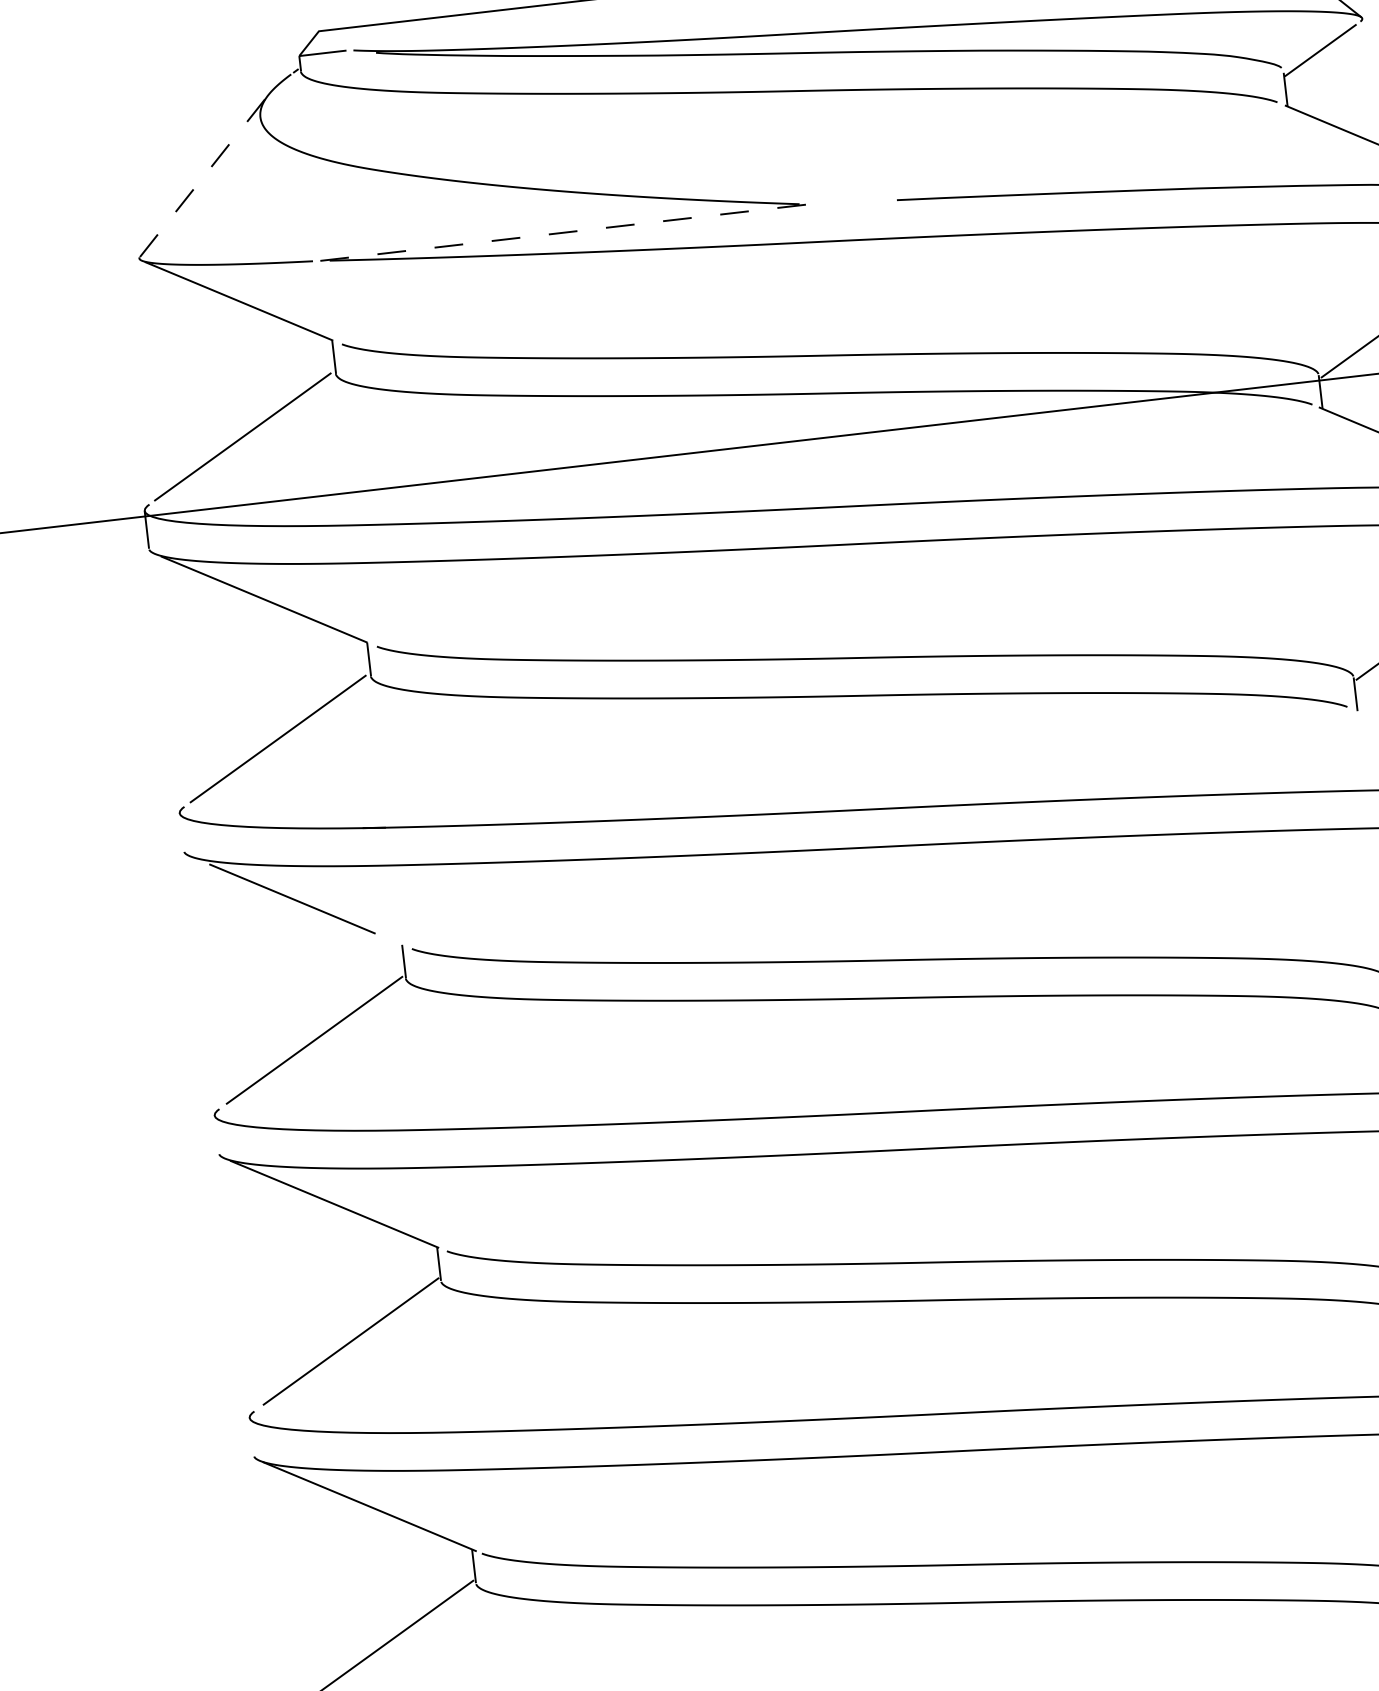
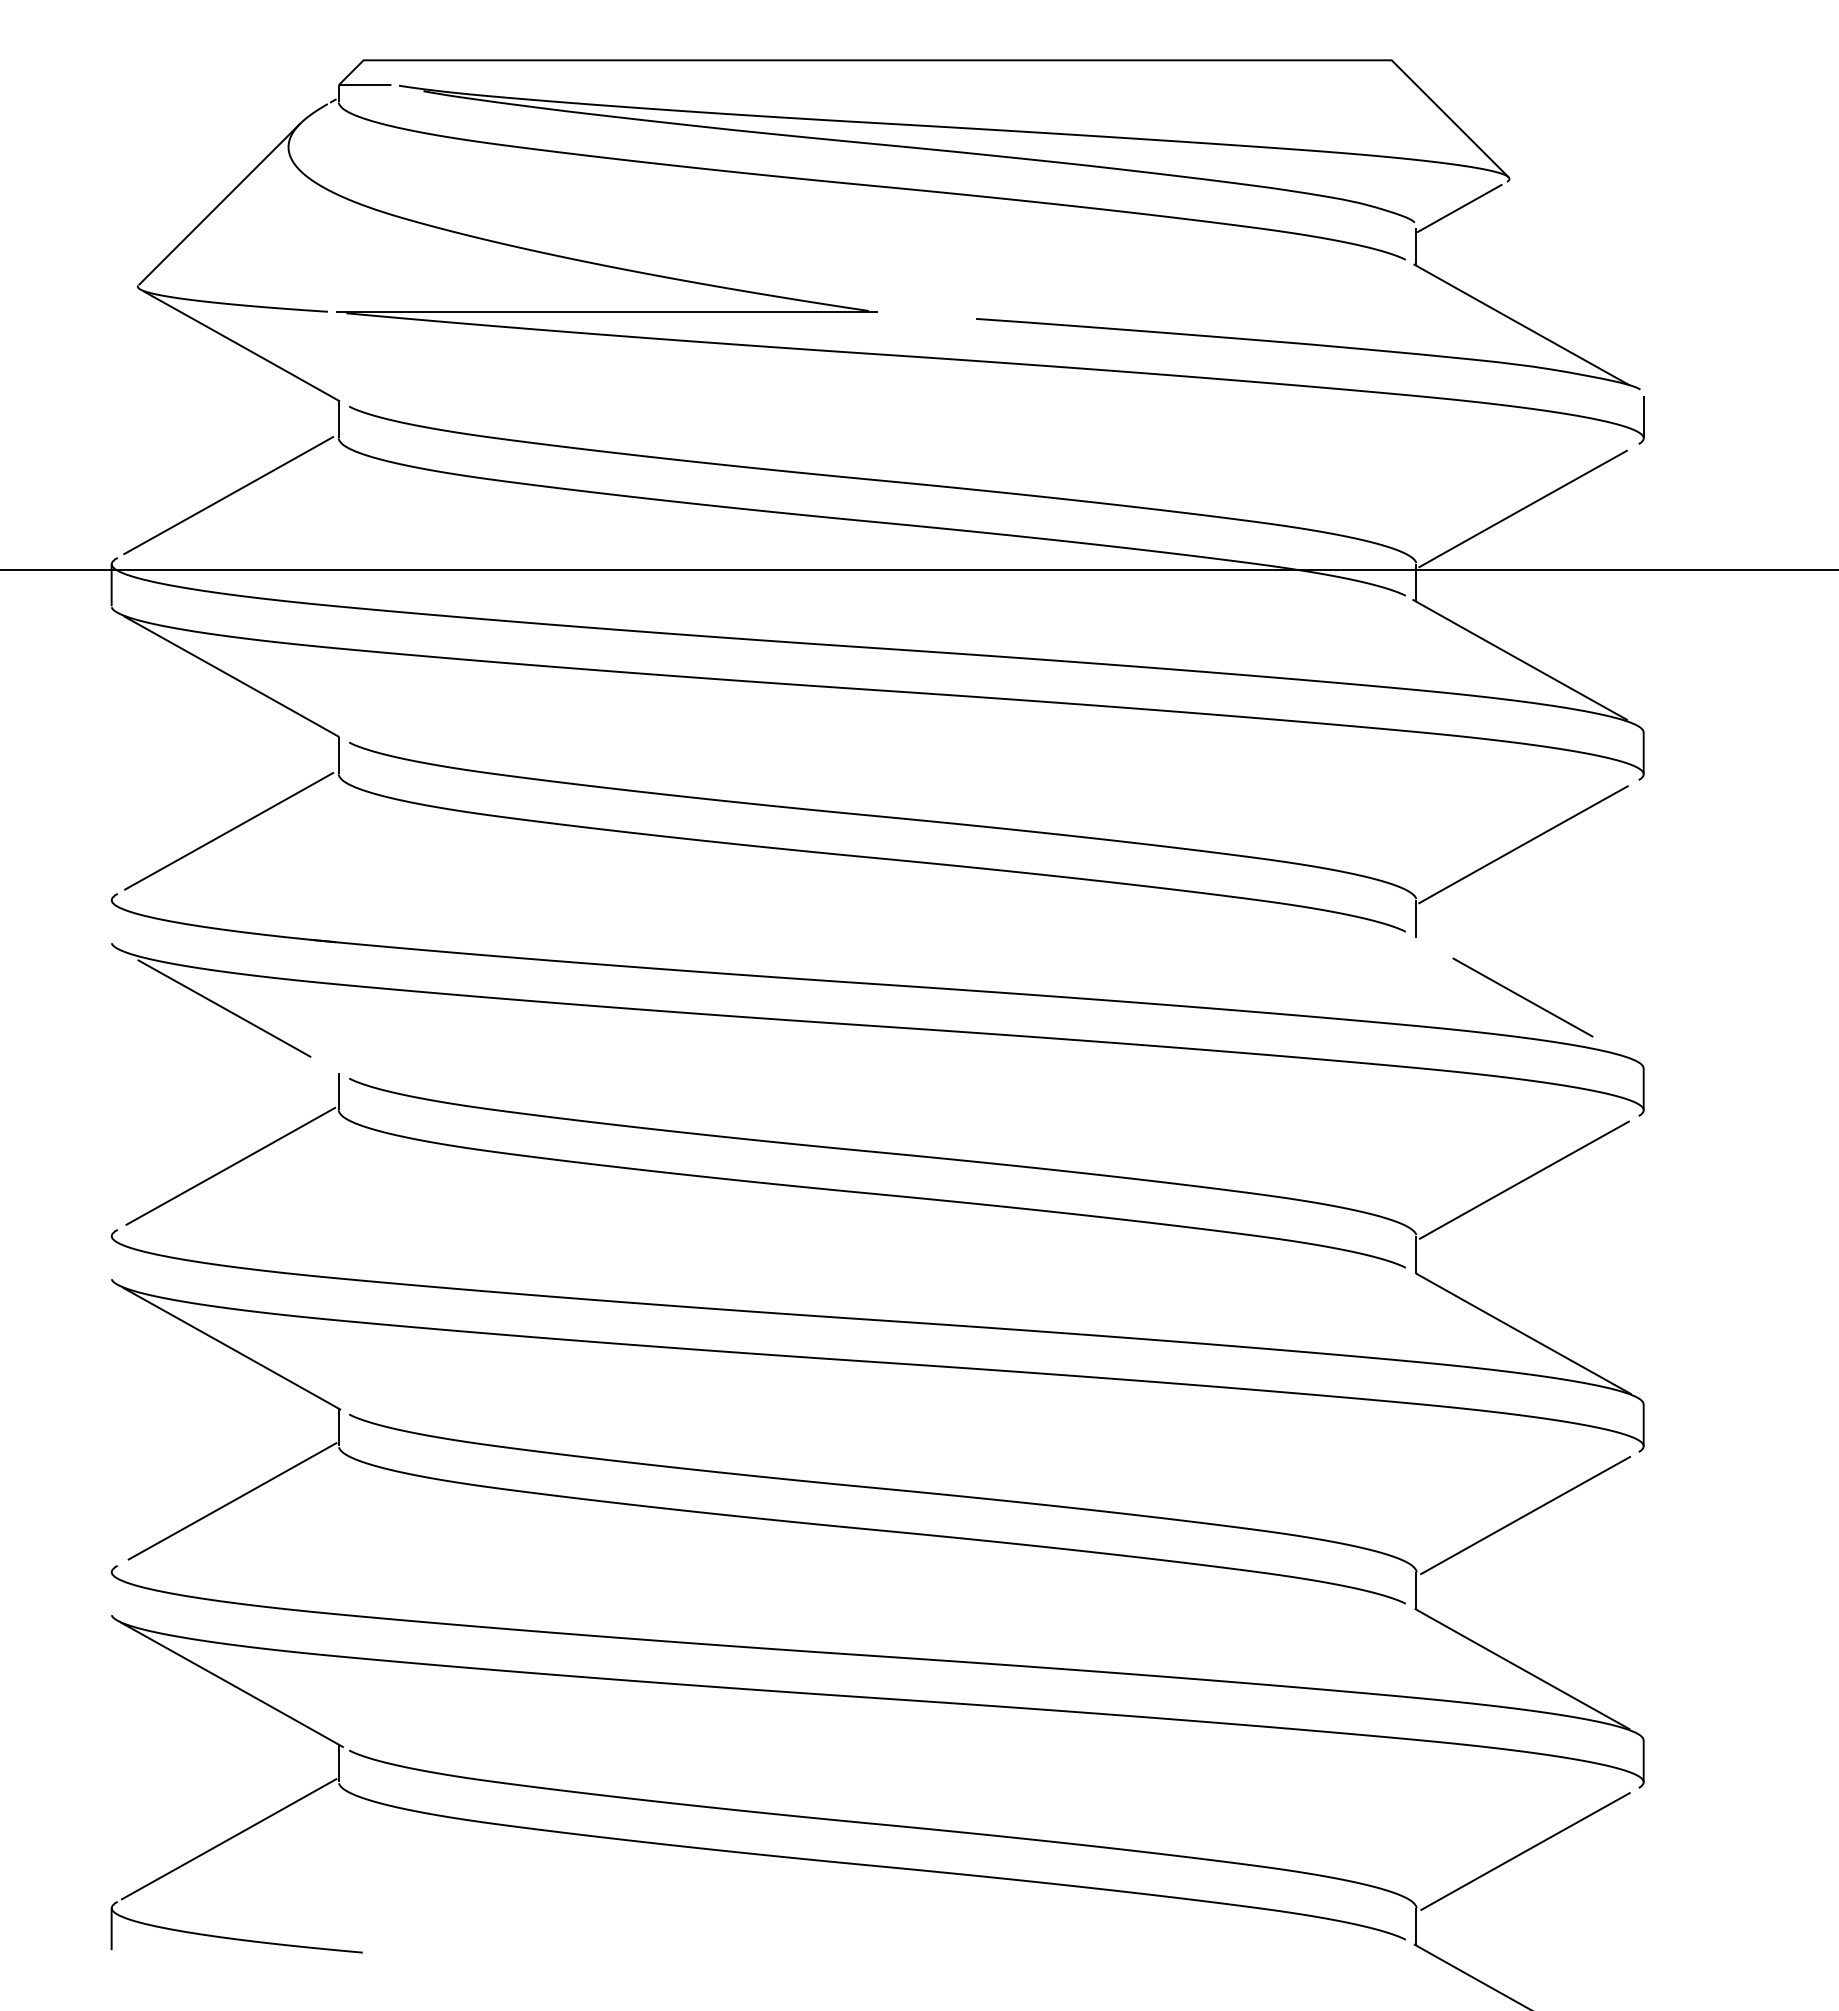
line: (204, 176) -> (219, 204), dashed -> solid
line: (563, 232) -> (606, 312), dashed -> solid

